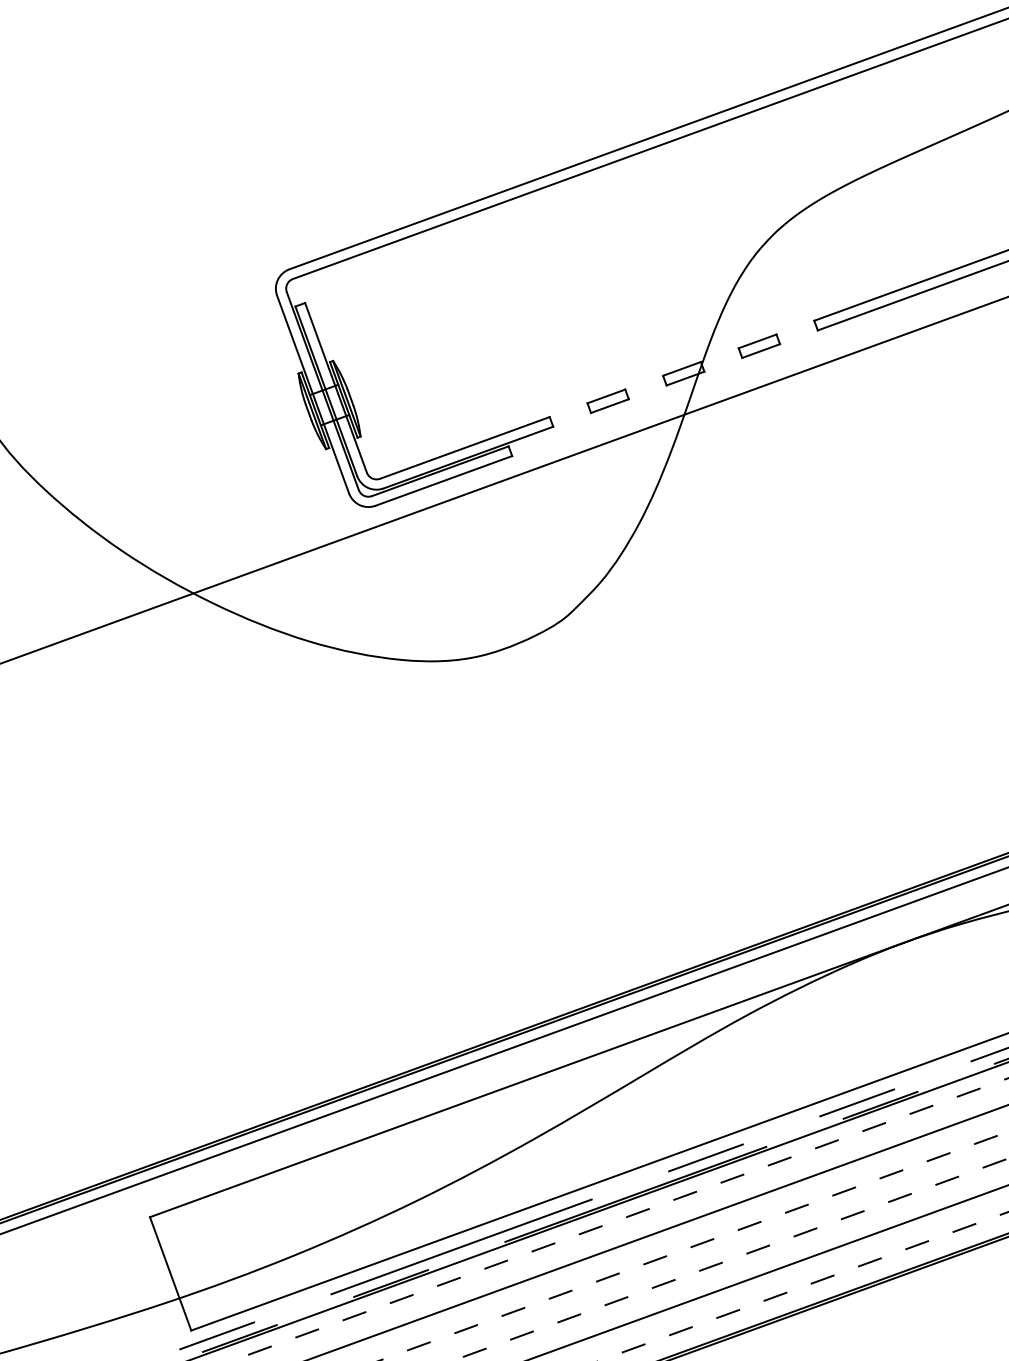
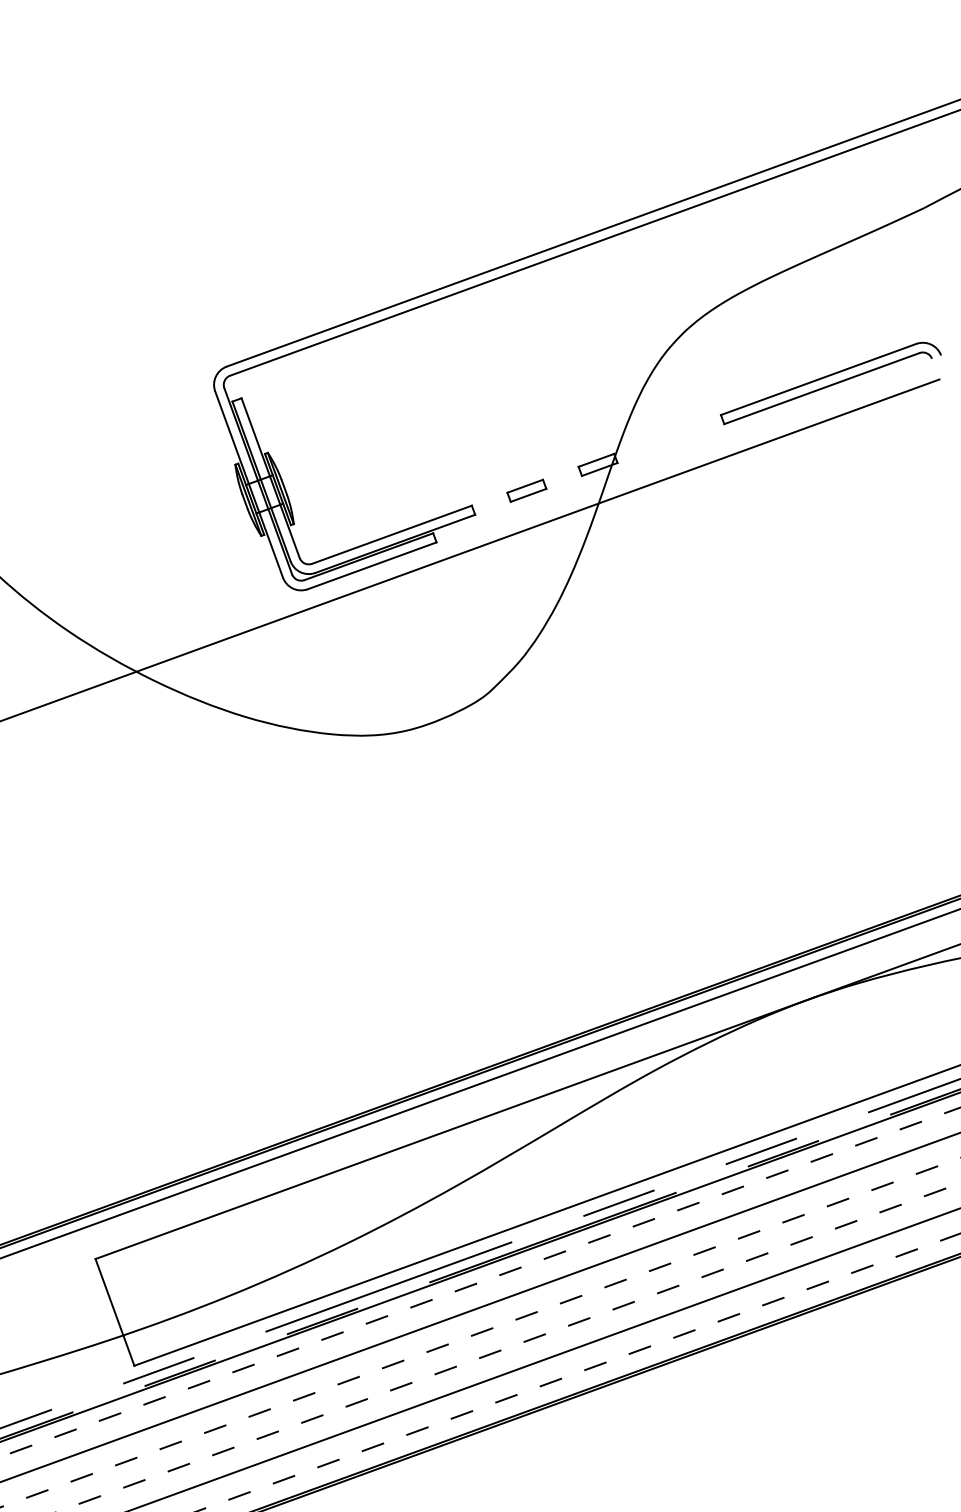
part: (758, 345) -> (668, 438), removed

